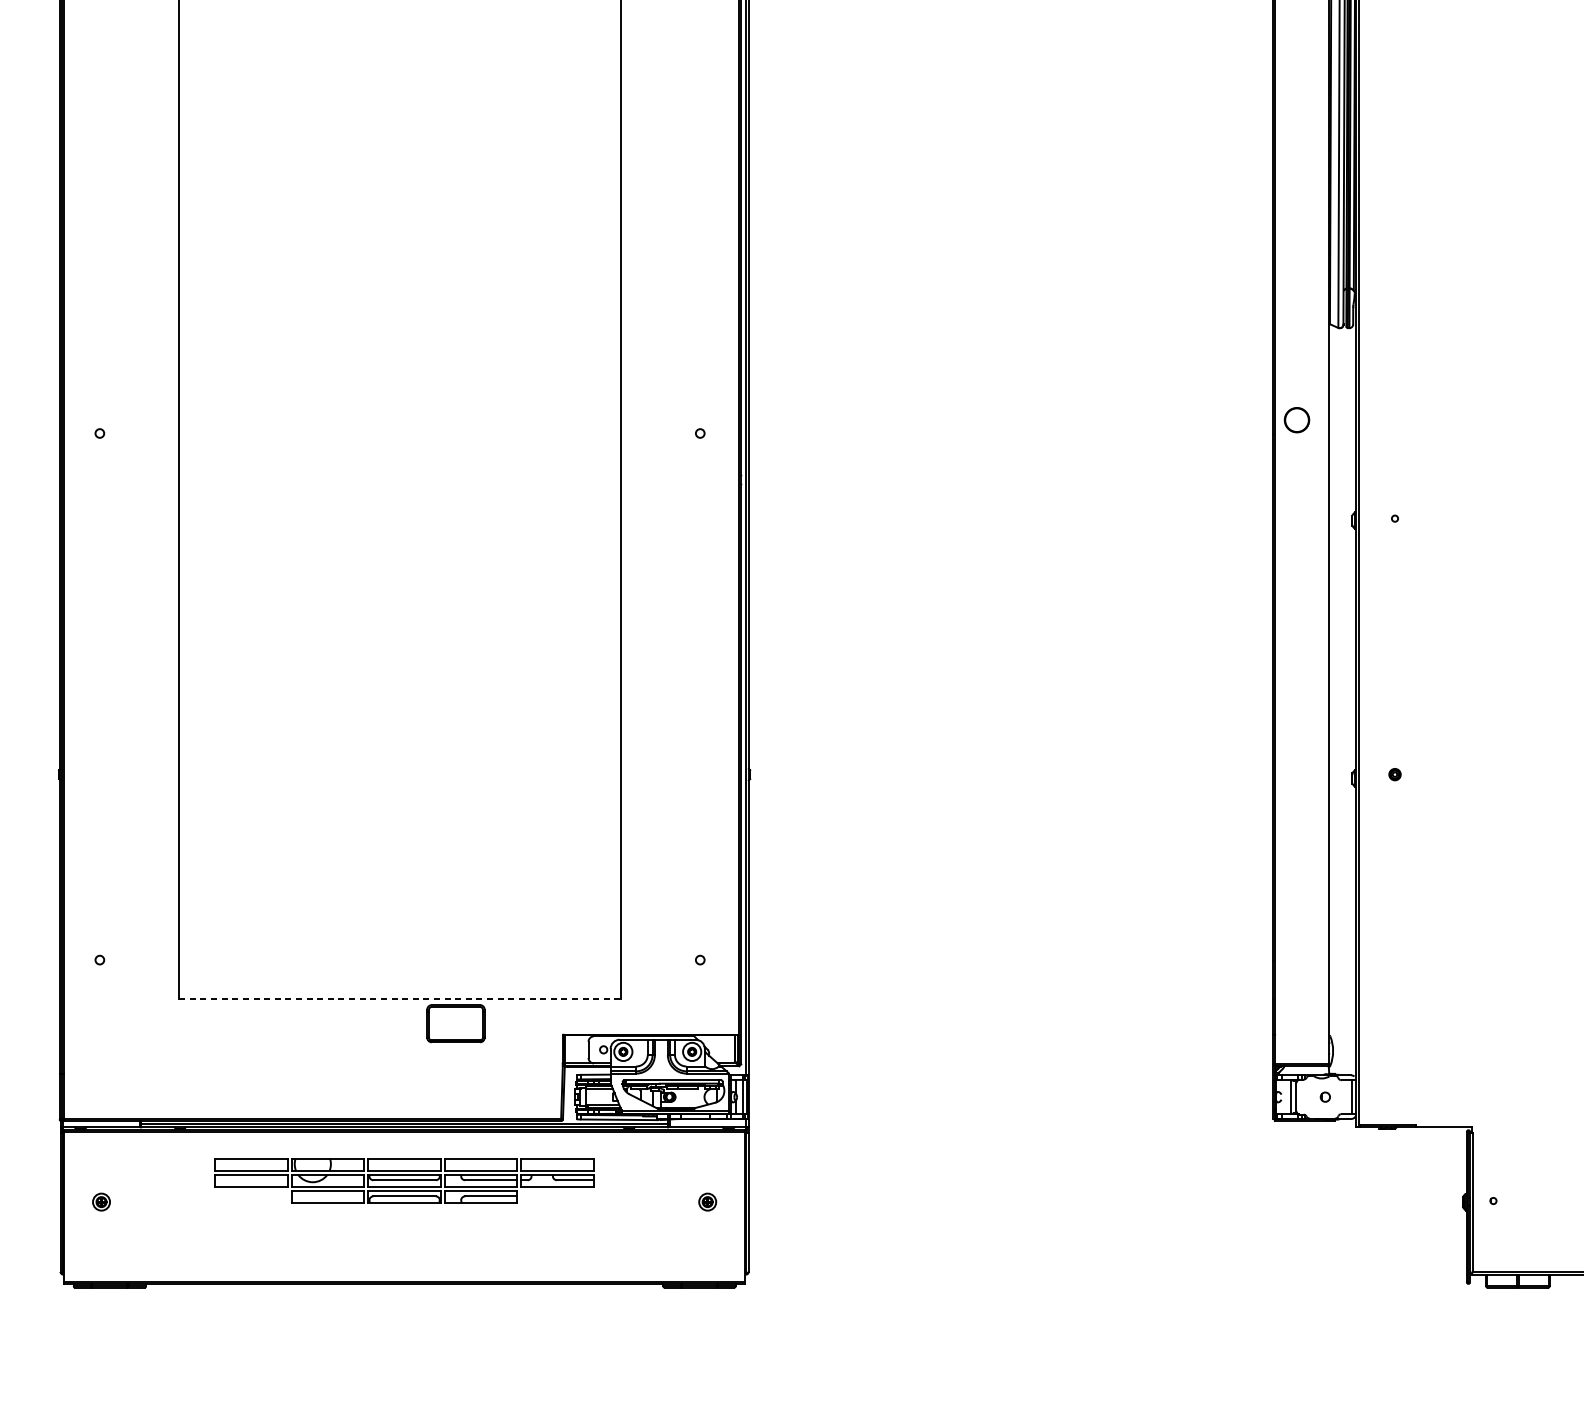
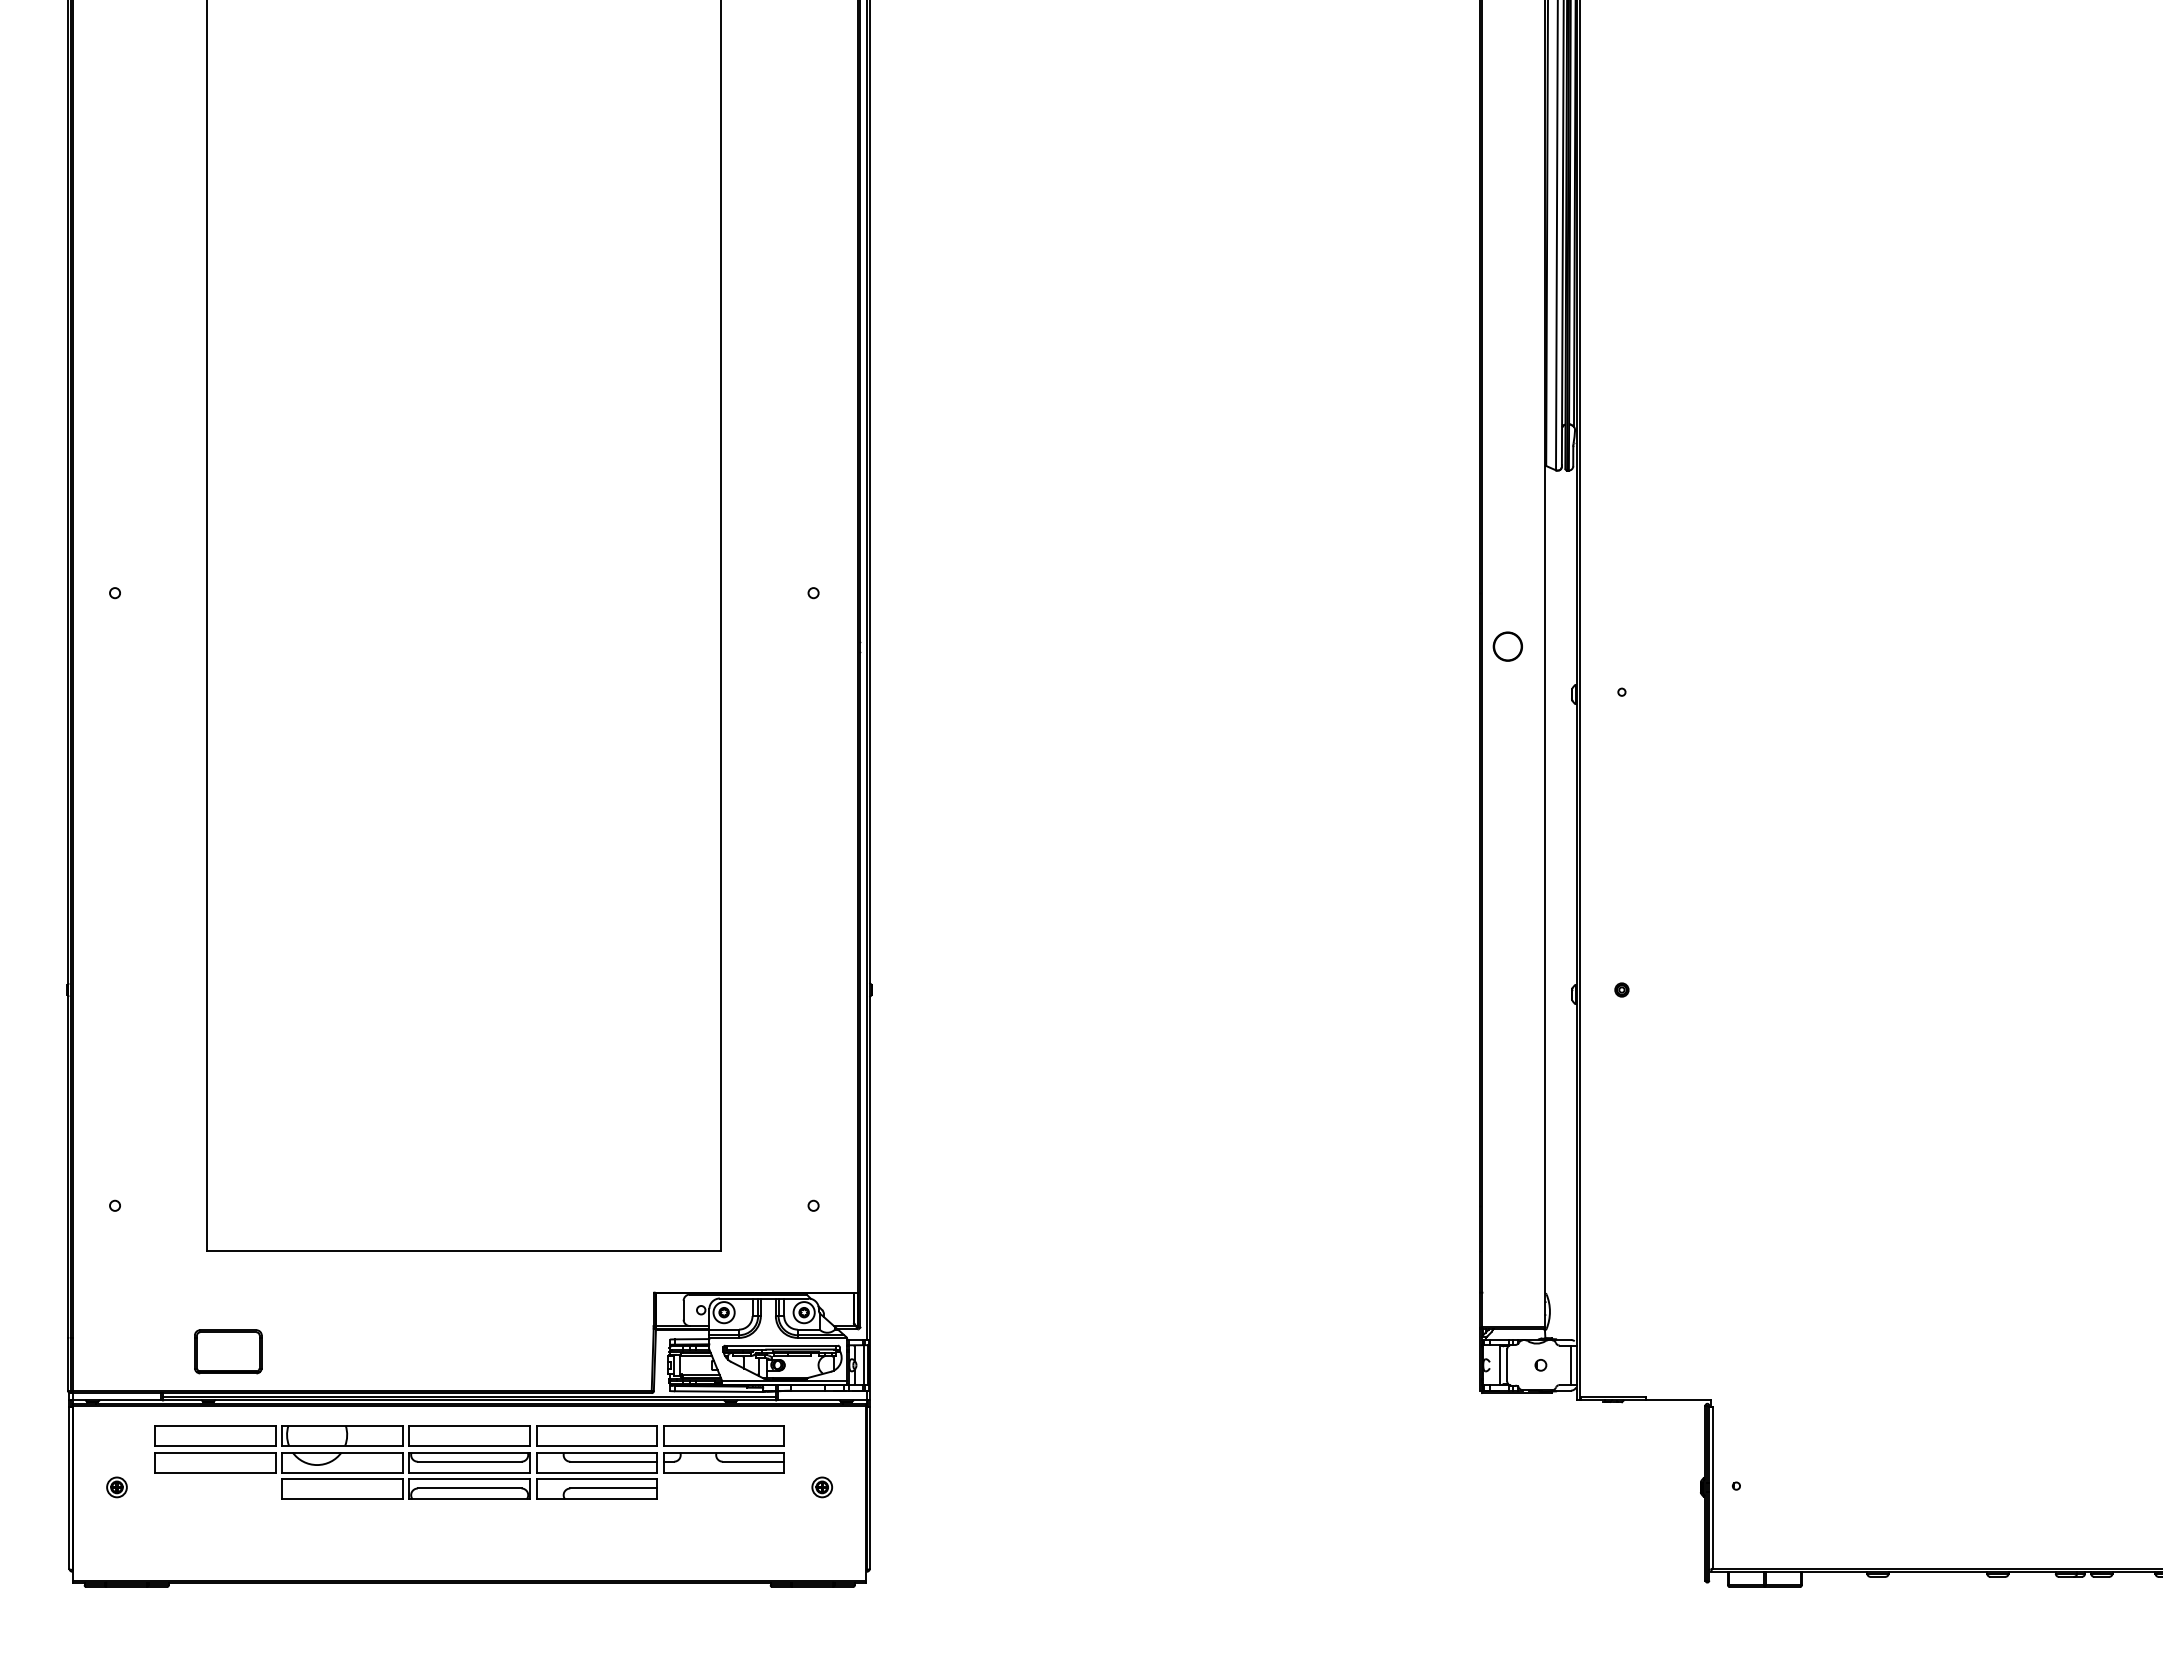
circle: (1296, 420) -> (1507, 646), moved
line: (400, 999) -> (464, 1251), dashed -> solid
part: (456, 1023) -> (228, 1351), moved
part: (404, 1180) -> (469, 1462), size x1.43

